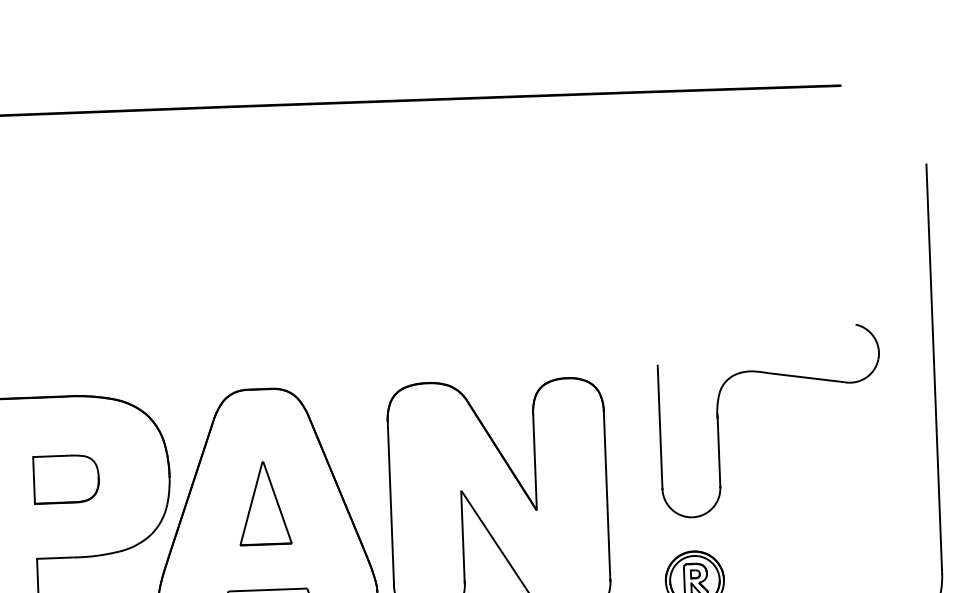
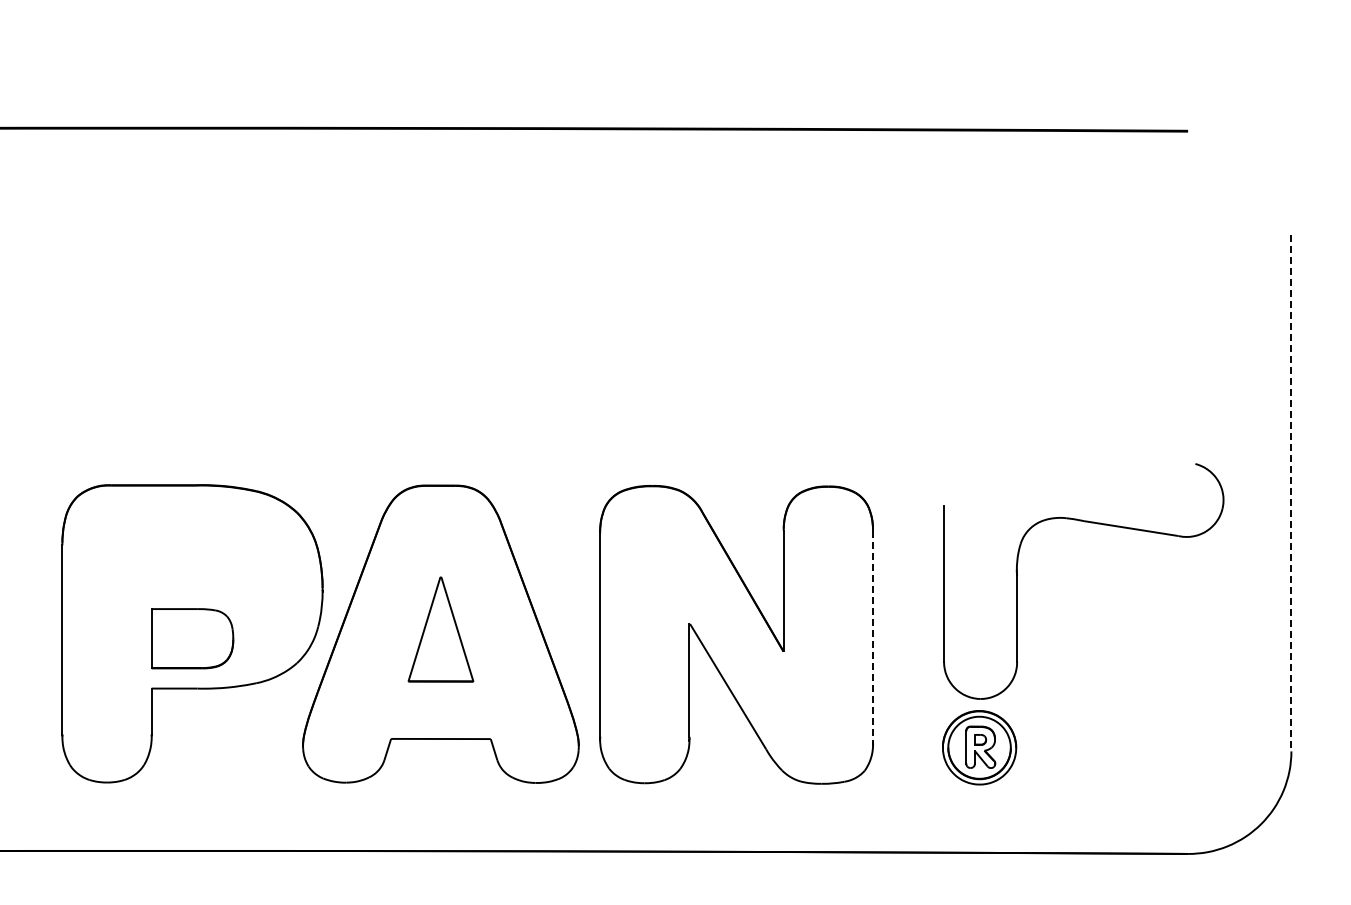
line: (934, 369) -> (1291, 493), solid -> dashed
part: (774, 374) -> (1090, 523), moved
part: (66, 479) -> (192, 638), moved
line: (606, 496) -> (872, 637), solid -> dashed

